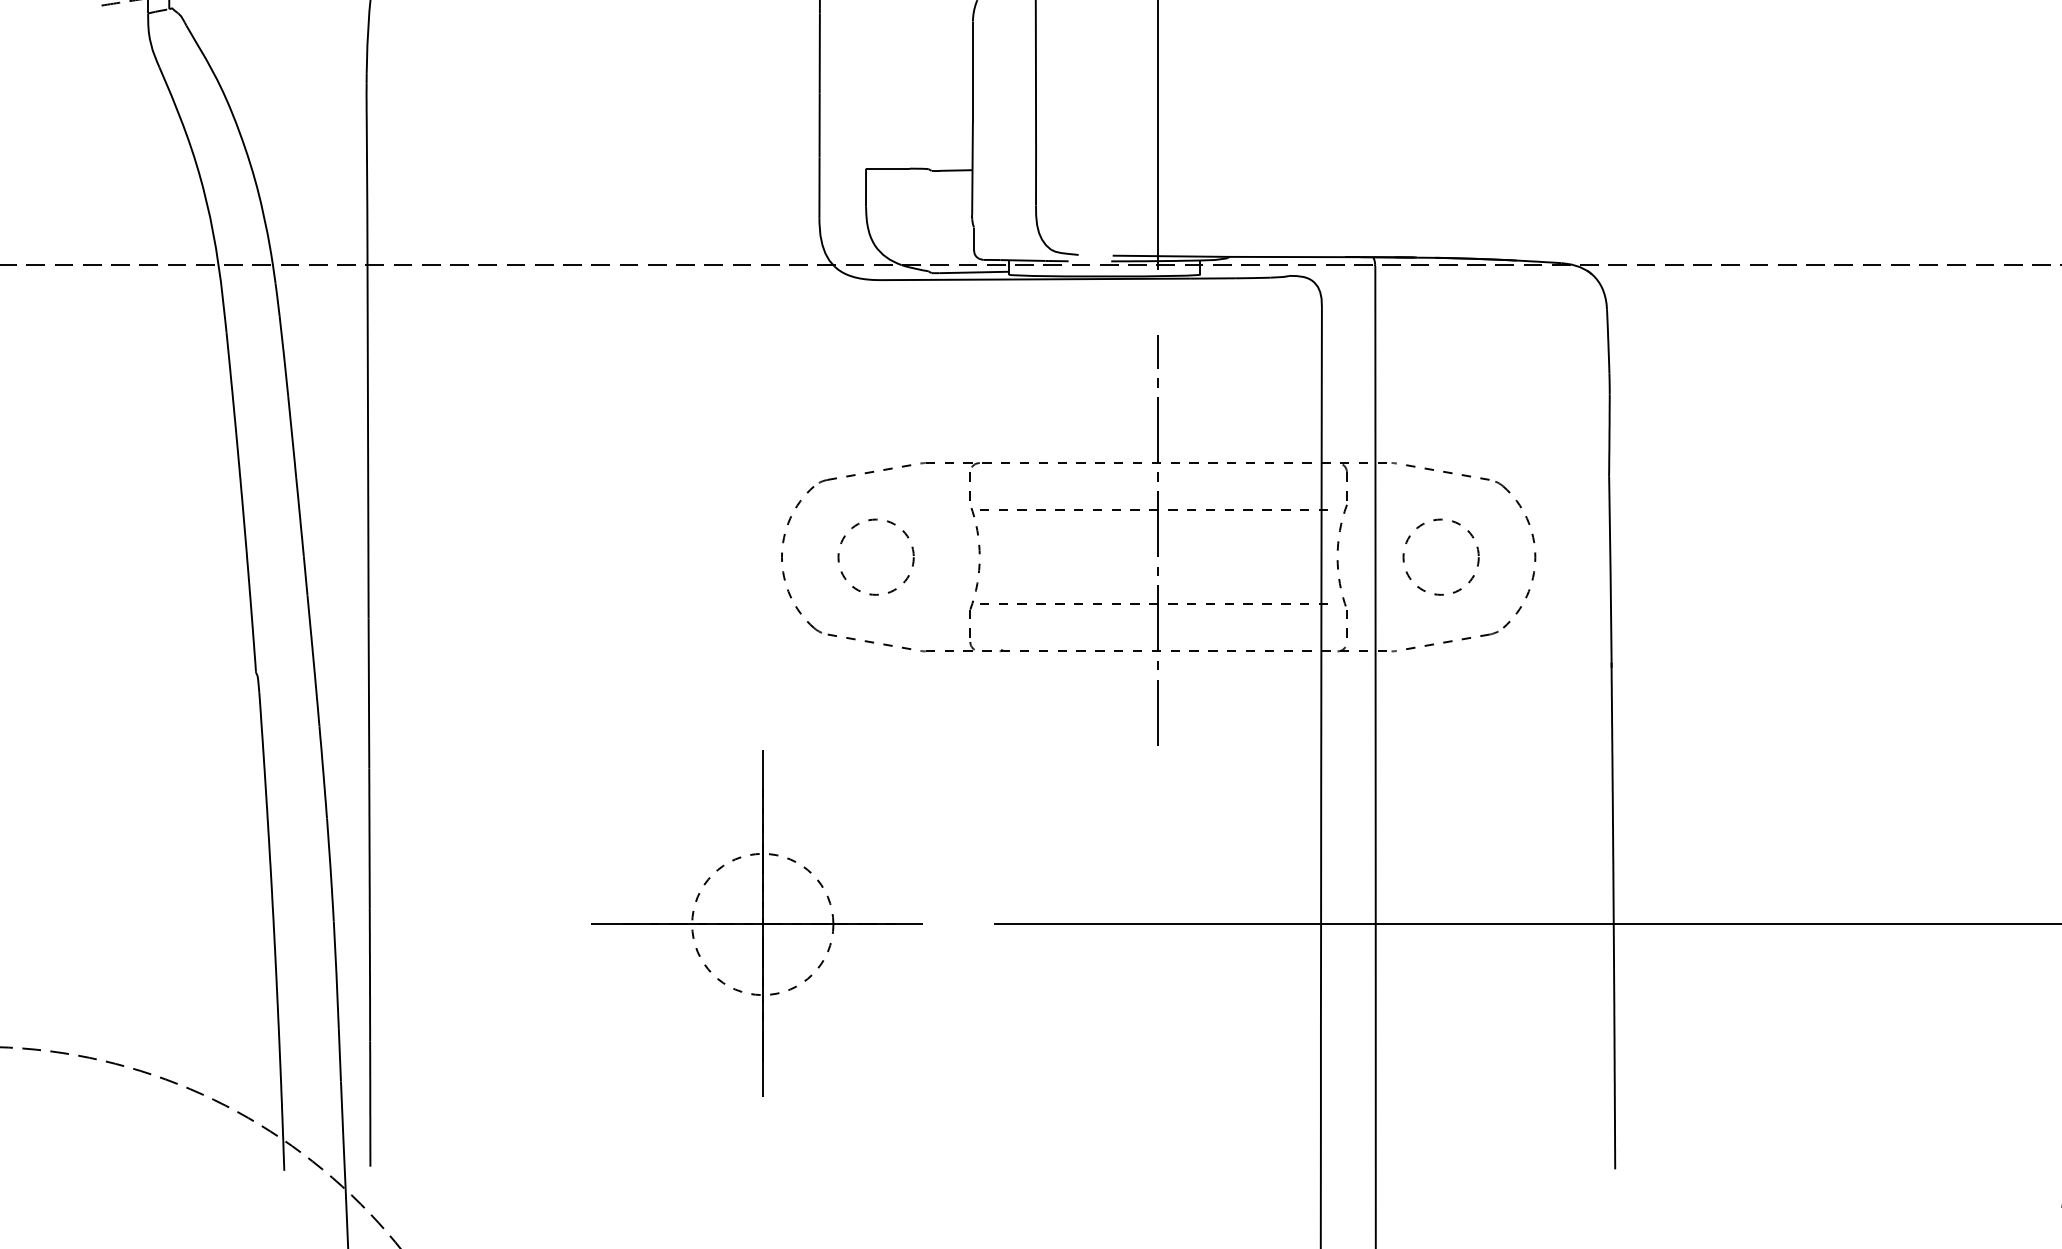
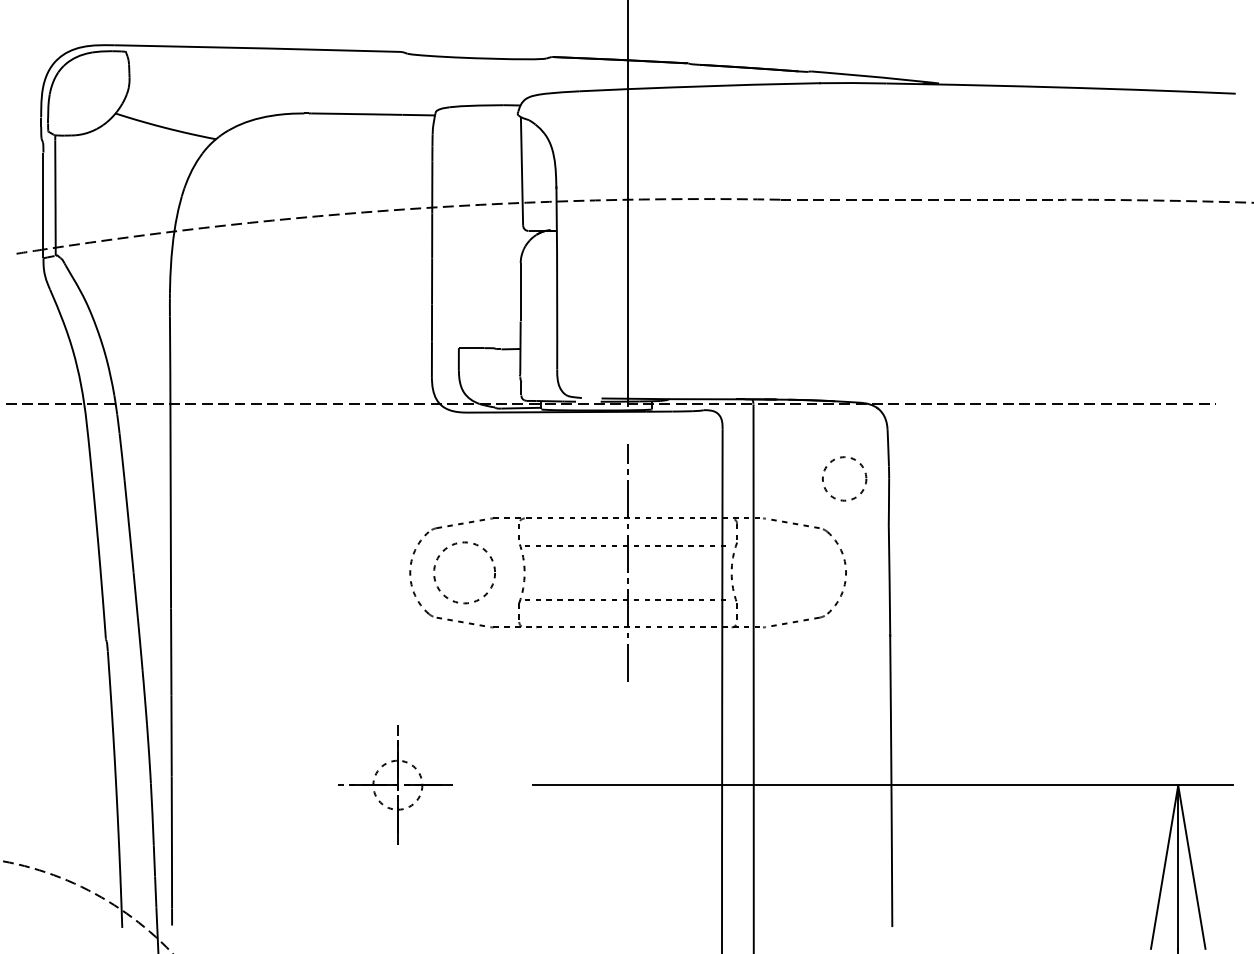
circle: (875, 556) -> (464, 572), size x1.4
circle: (1440, 556) -> (844, 478), moved
part: (756, 922) -> (395, 784), size x0.6

